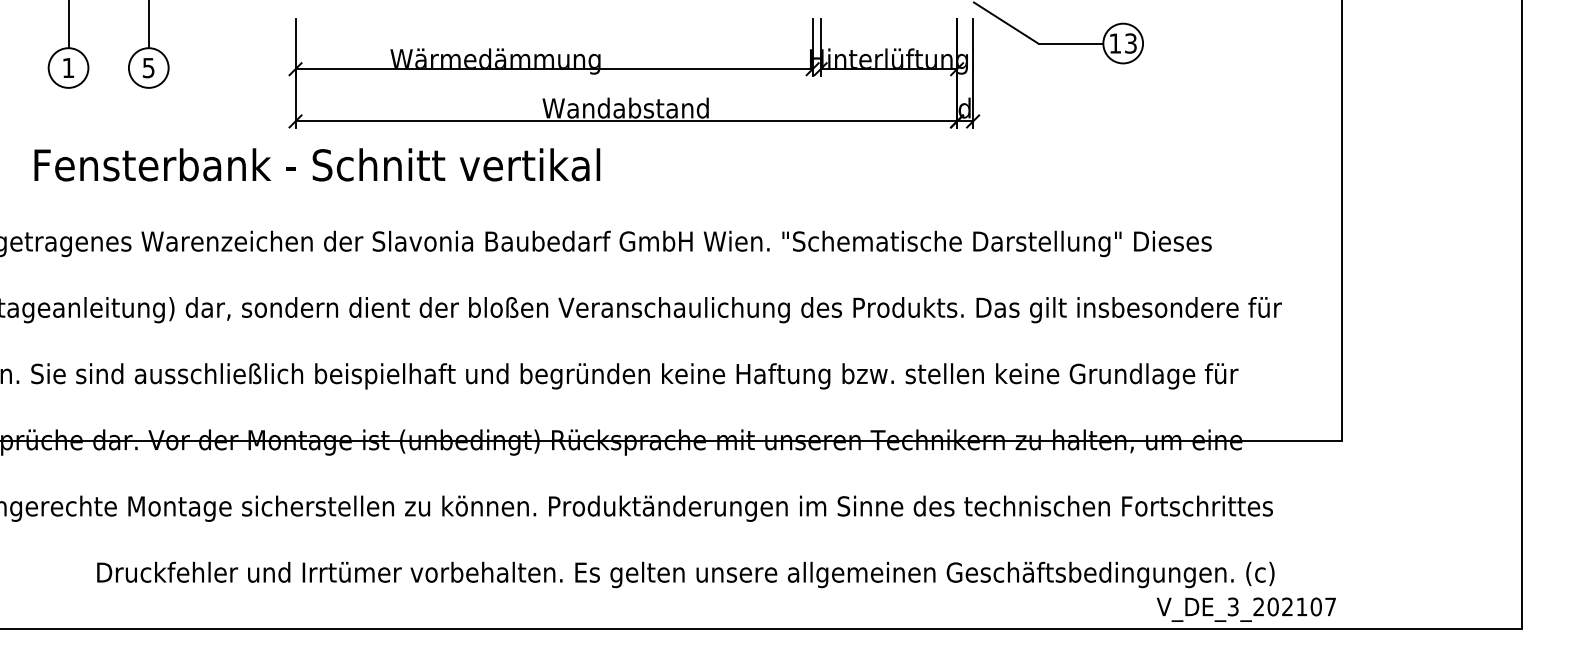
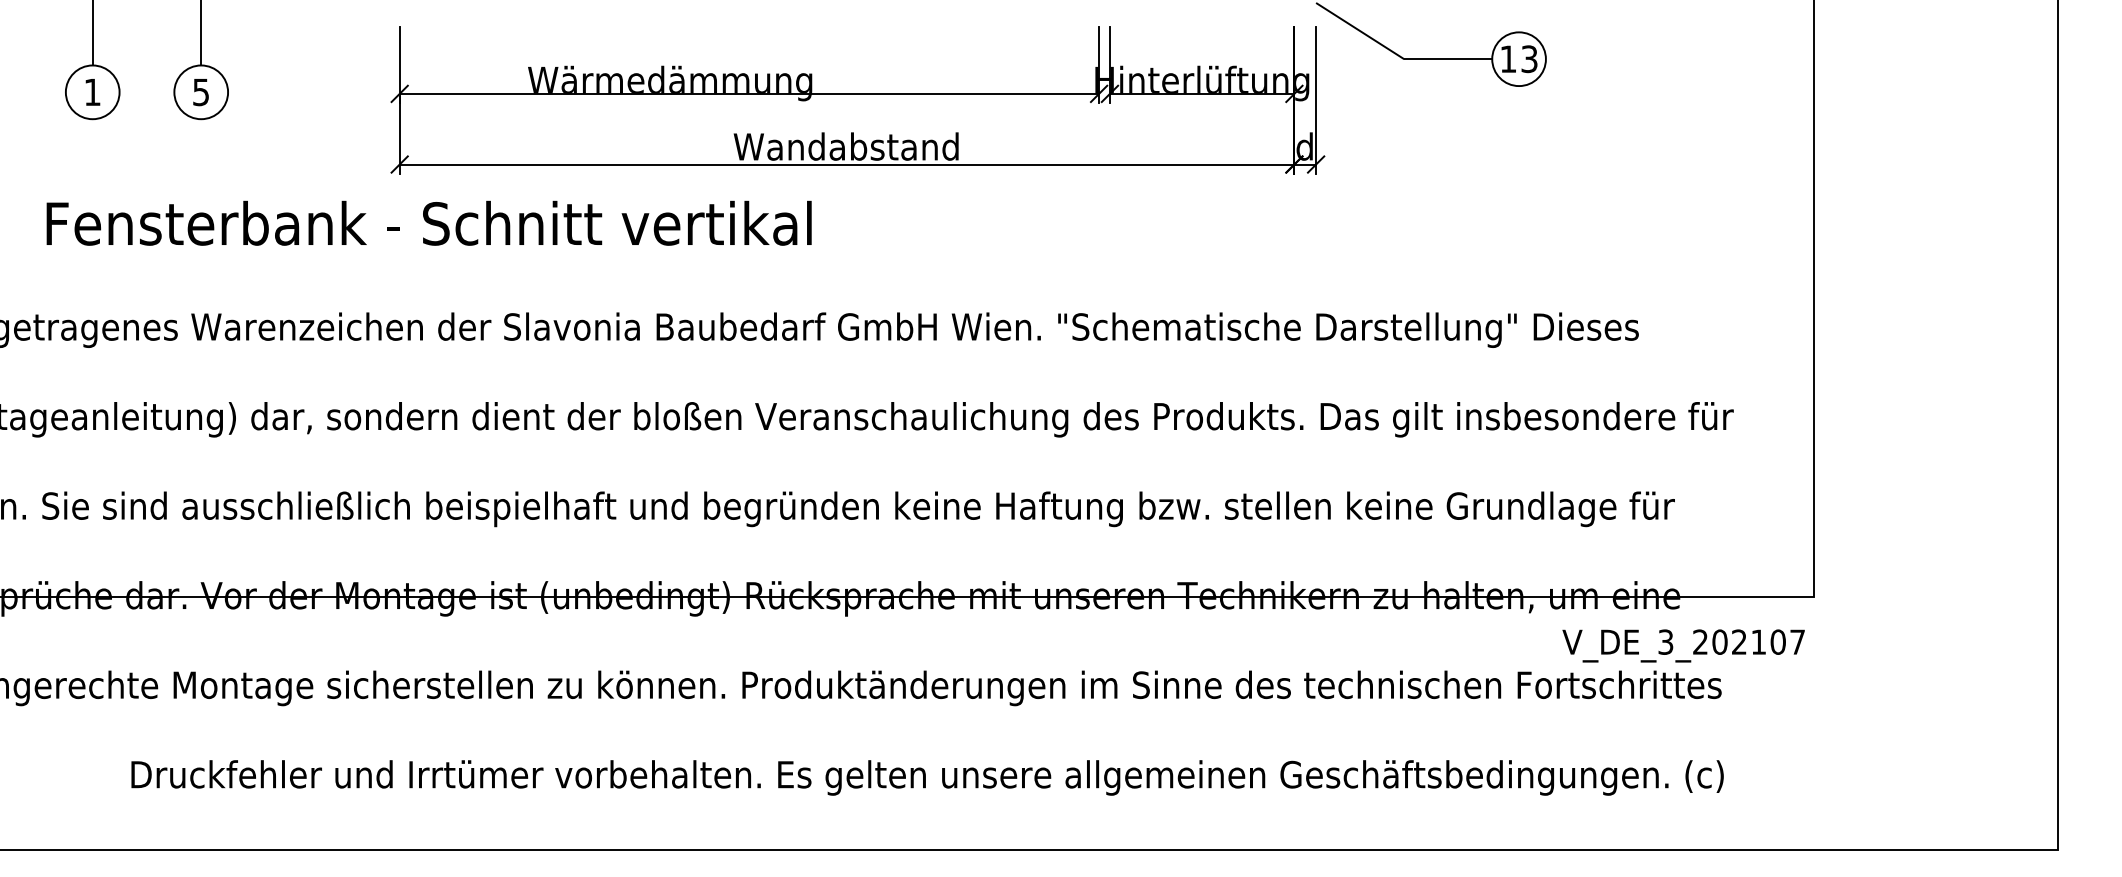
text: (1246, 609) -> (1683, 645), moved

